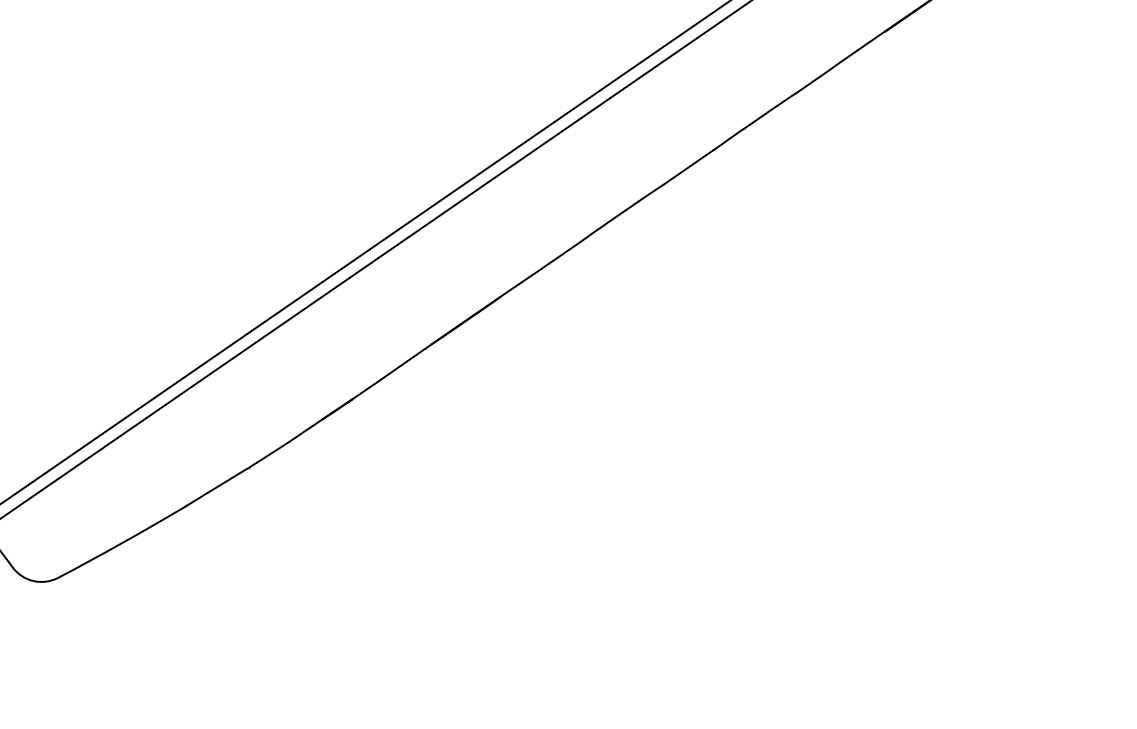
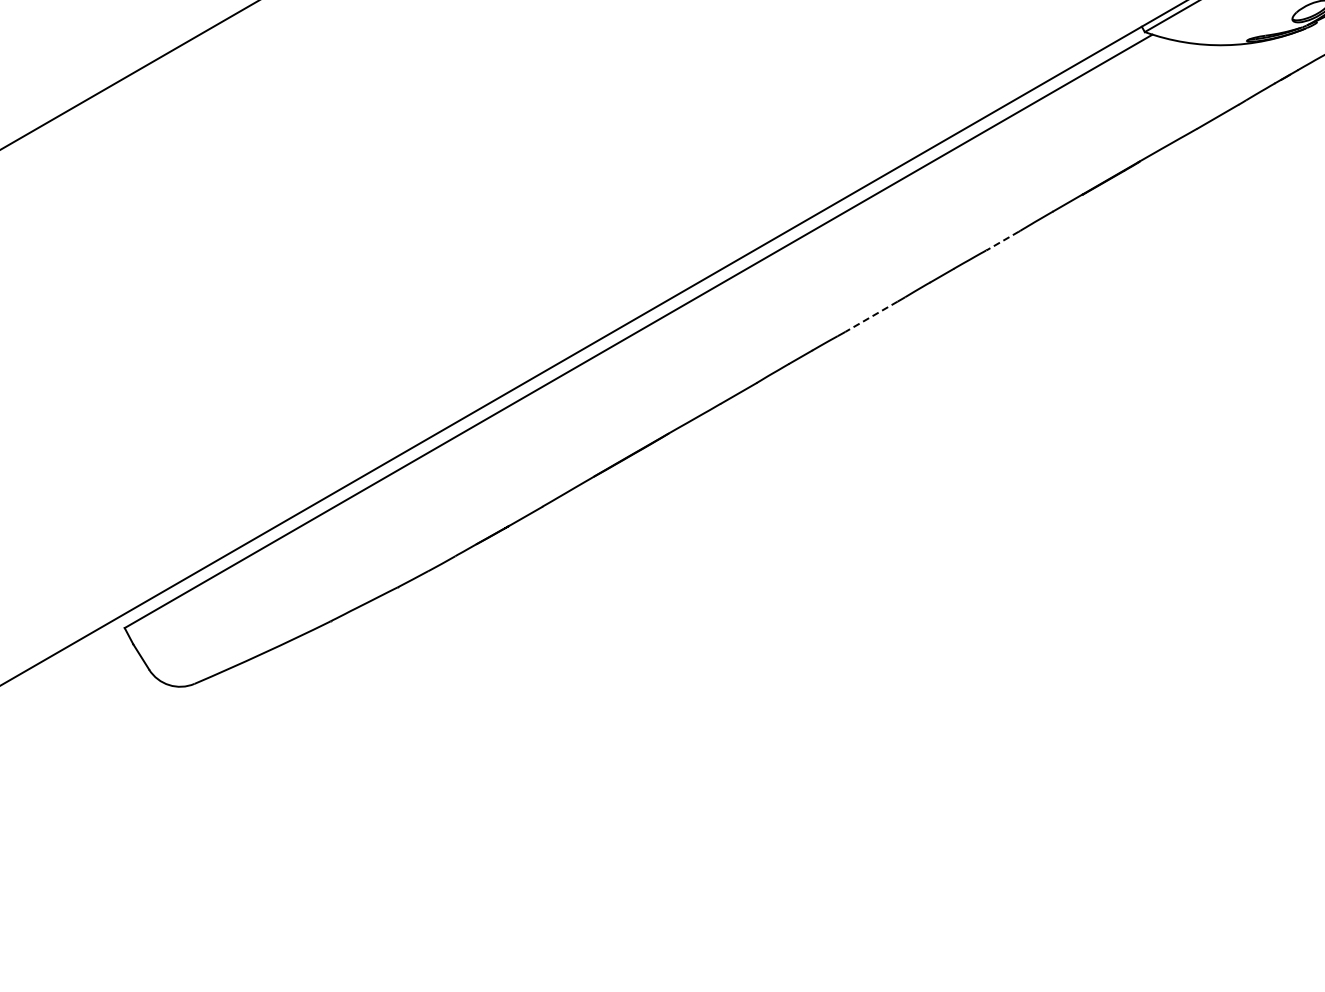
line: (810, 82) -> (1002, 240), solid -> dashed
line: (689, 167) -> (871, 317), solid -> dashed

